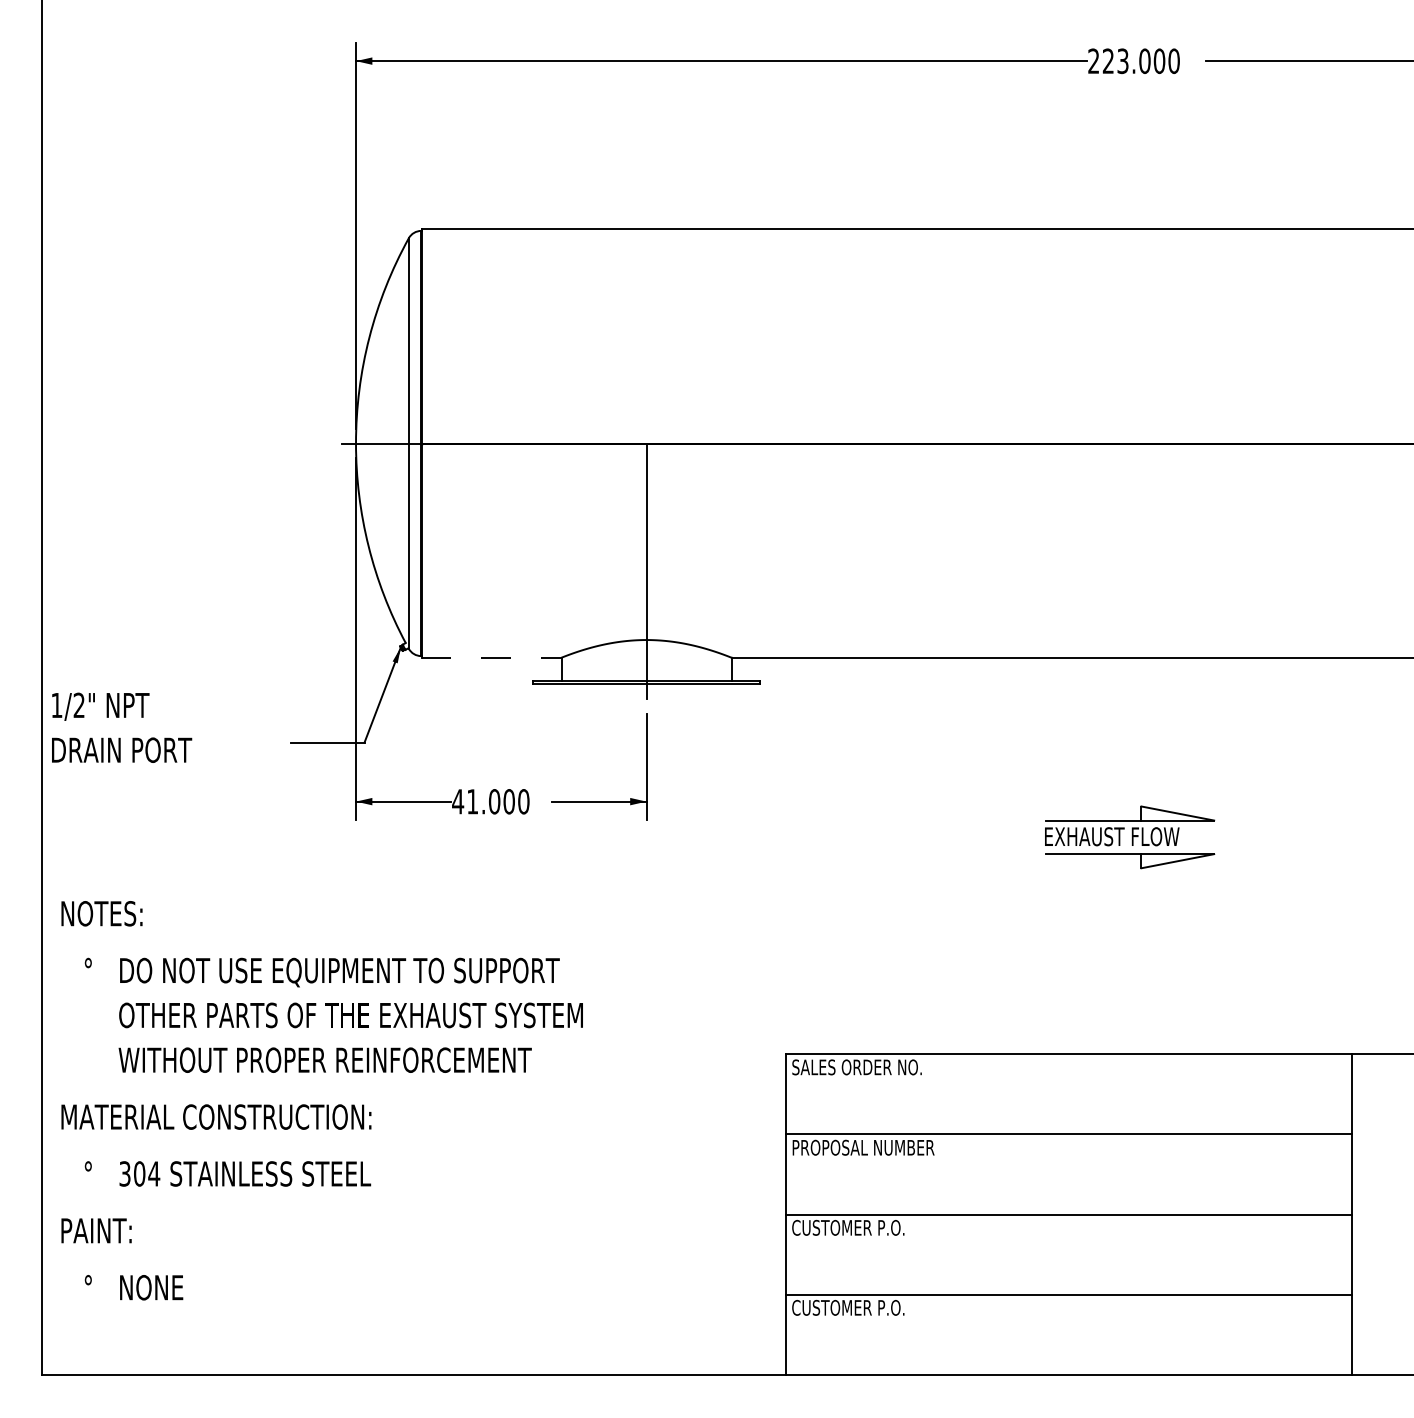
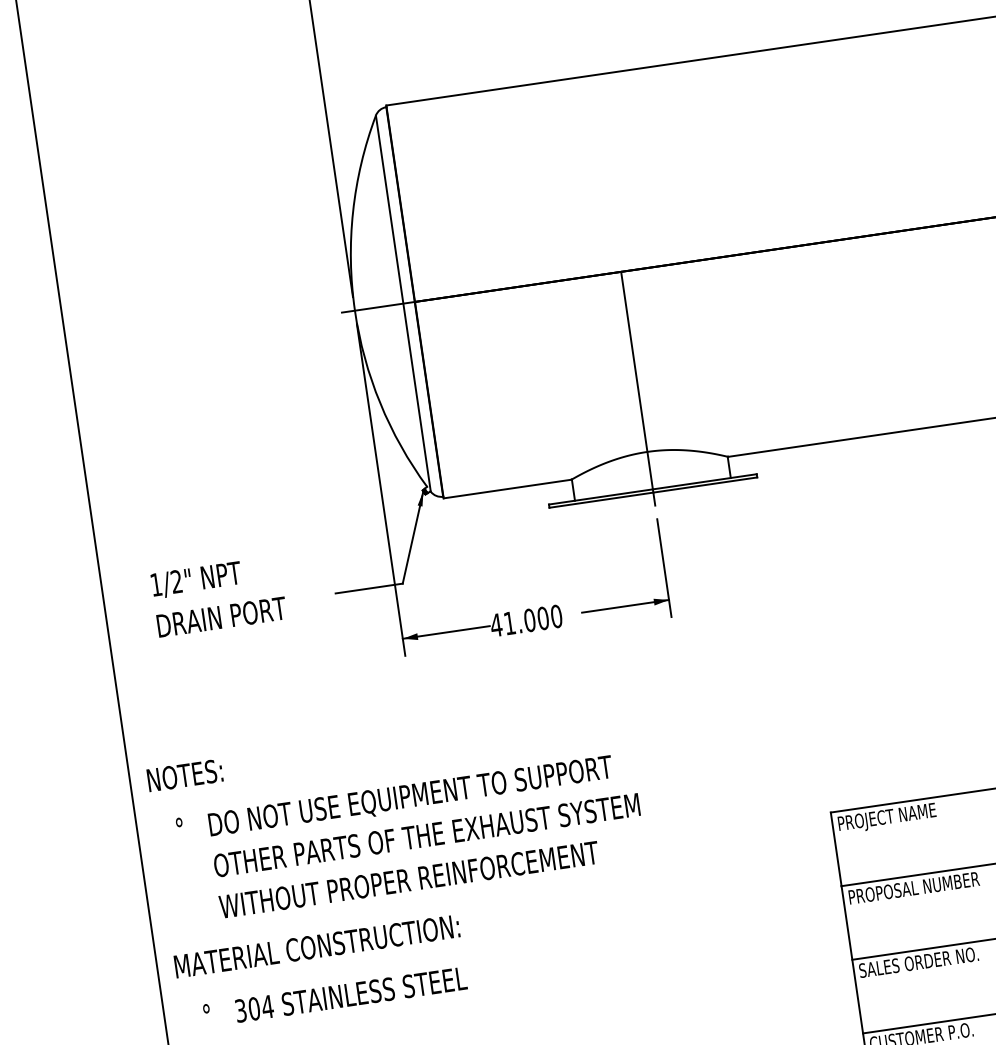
line: (491, 657) -> (507, 488), dashed -> solid
text: (122, 727) -> (219, 596), moved
text: (856, 1069) -> (897, 817), SALES ORDER NO. -> PROJECT NAME
text: (856, 1227) -> (918, 962), CUSTOMER P.O. -> SALES ORDER NO.

